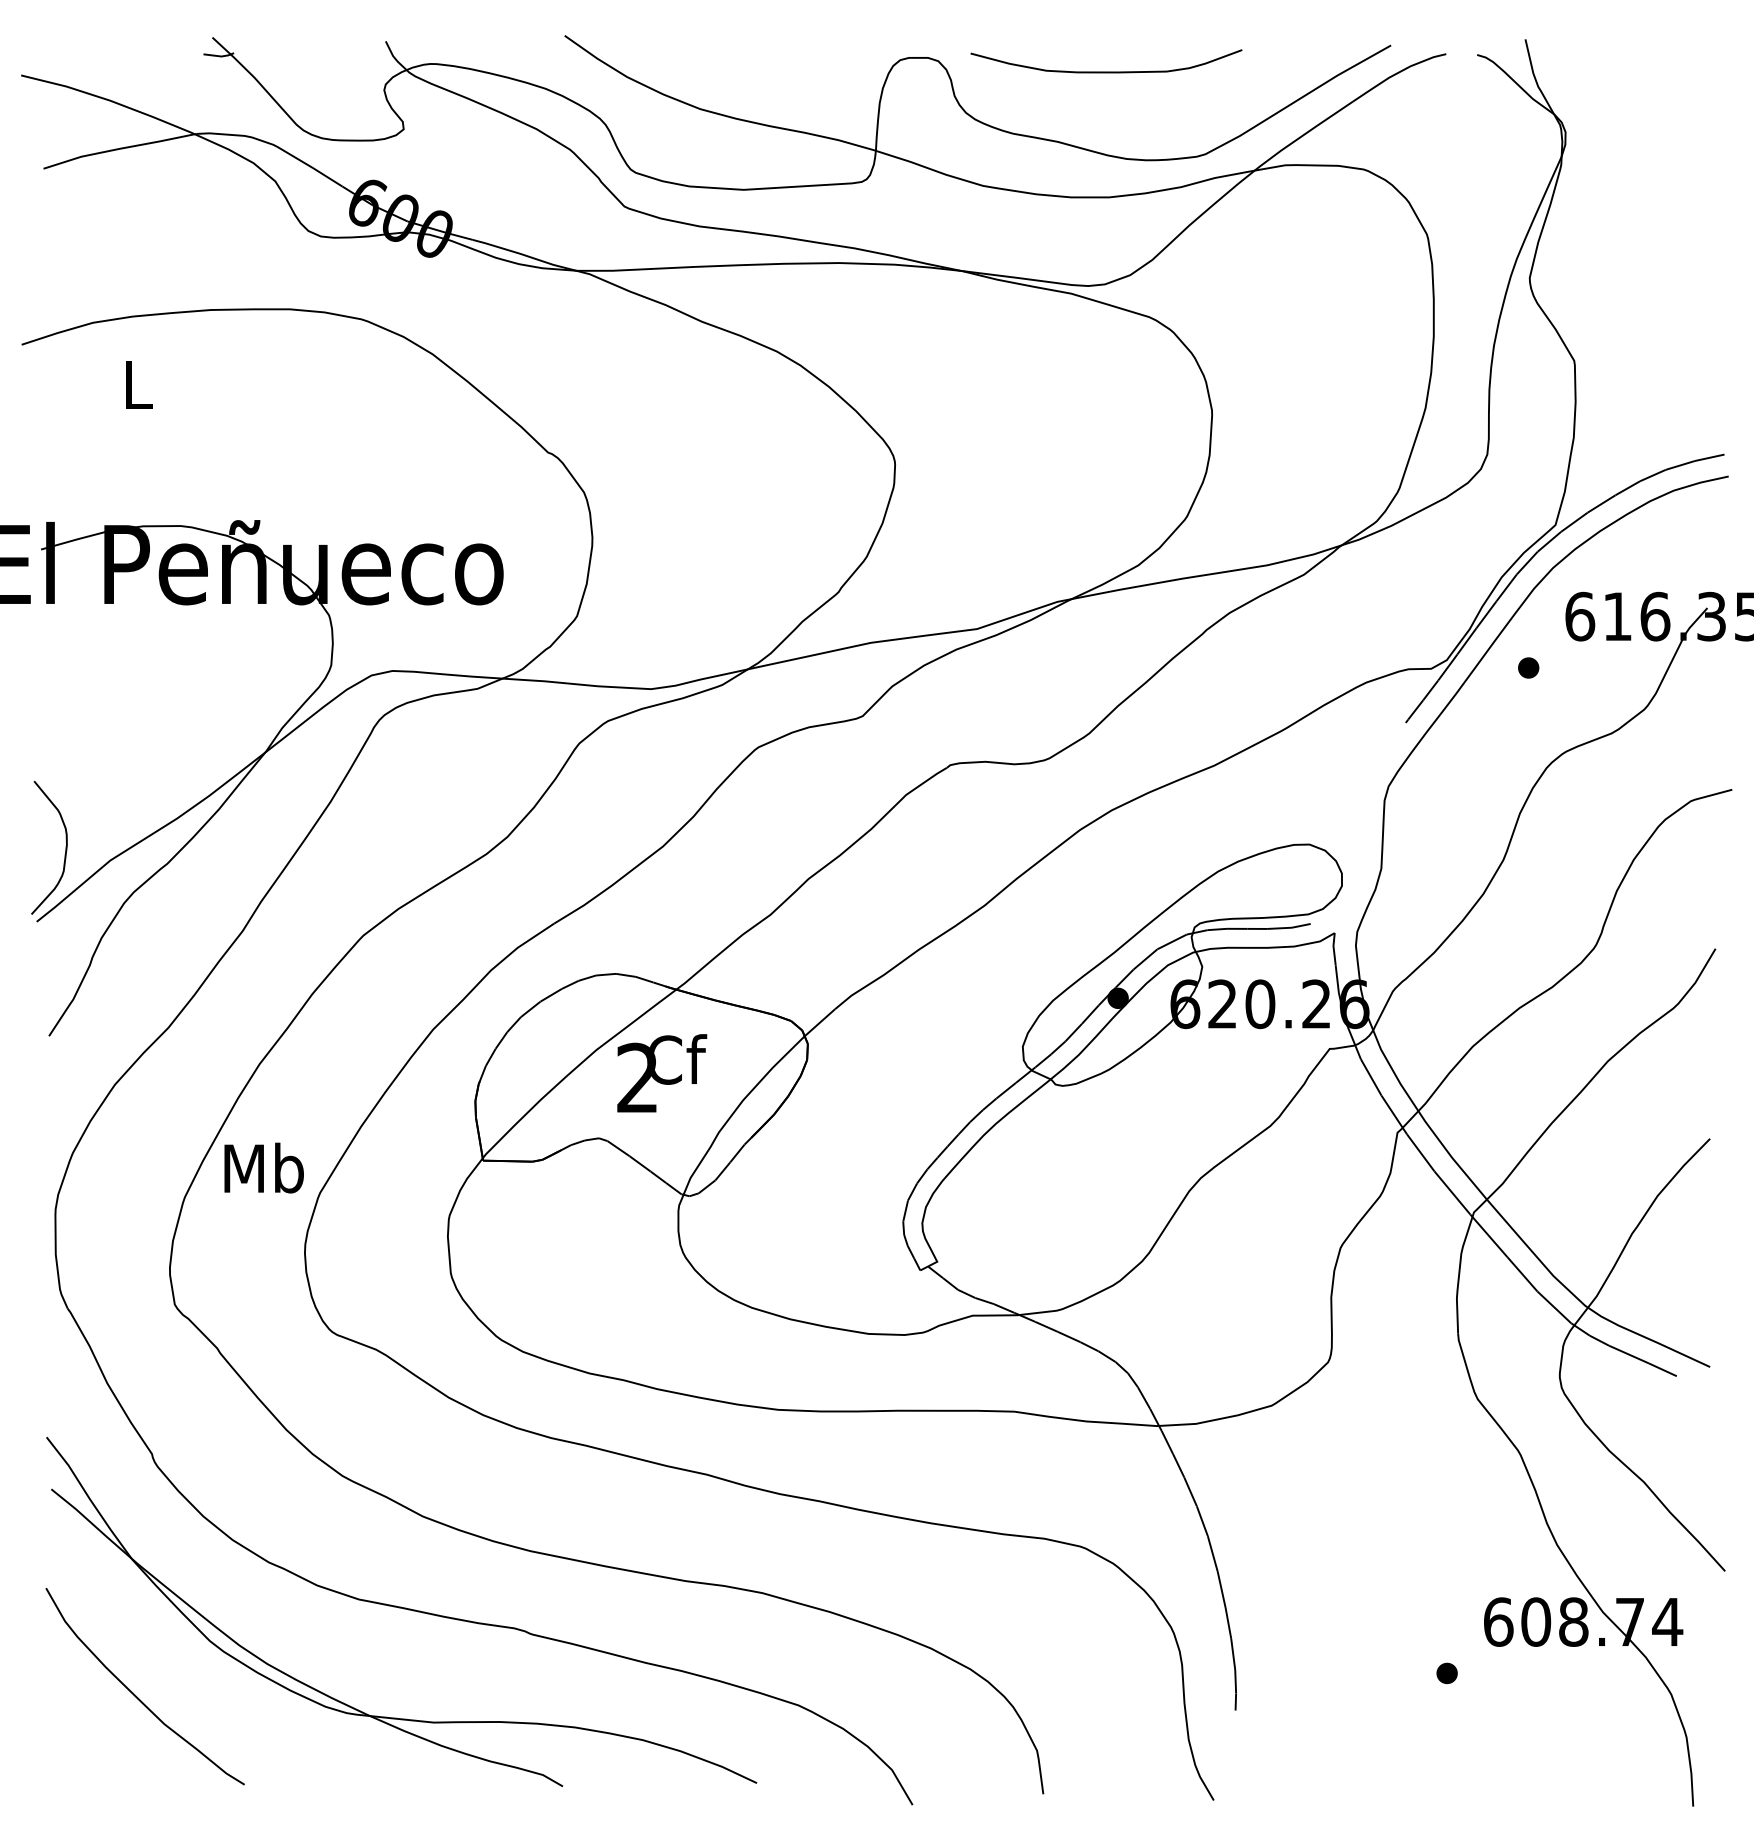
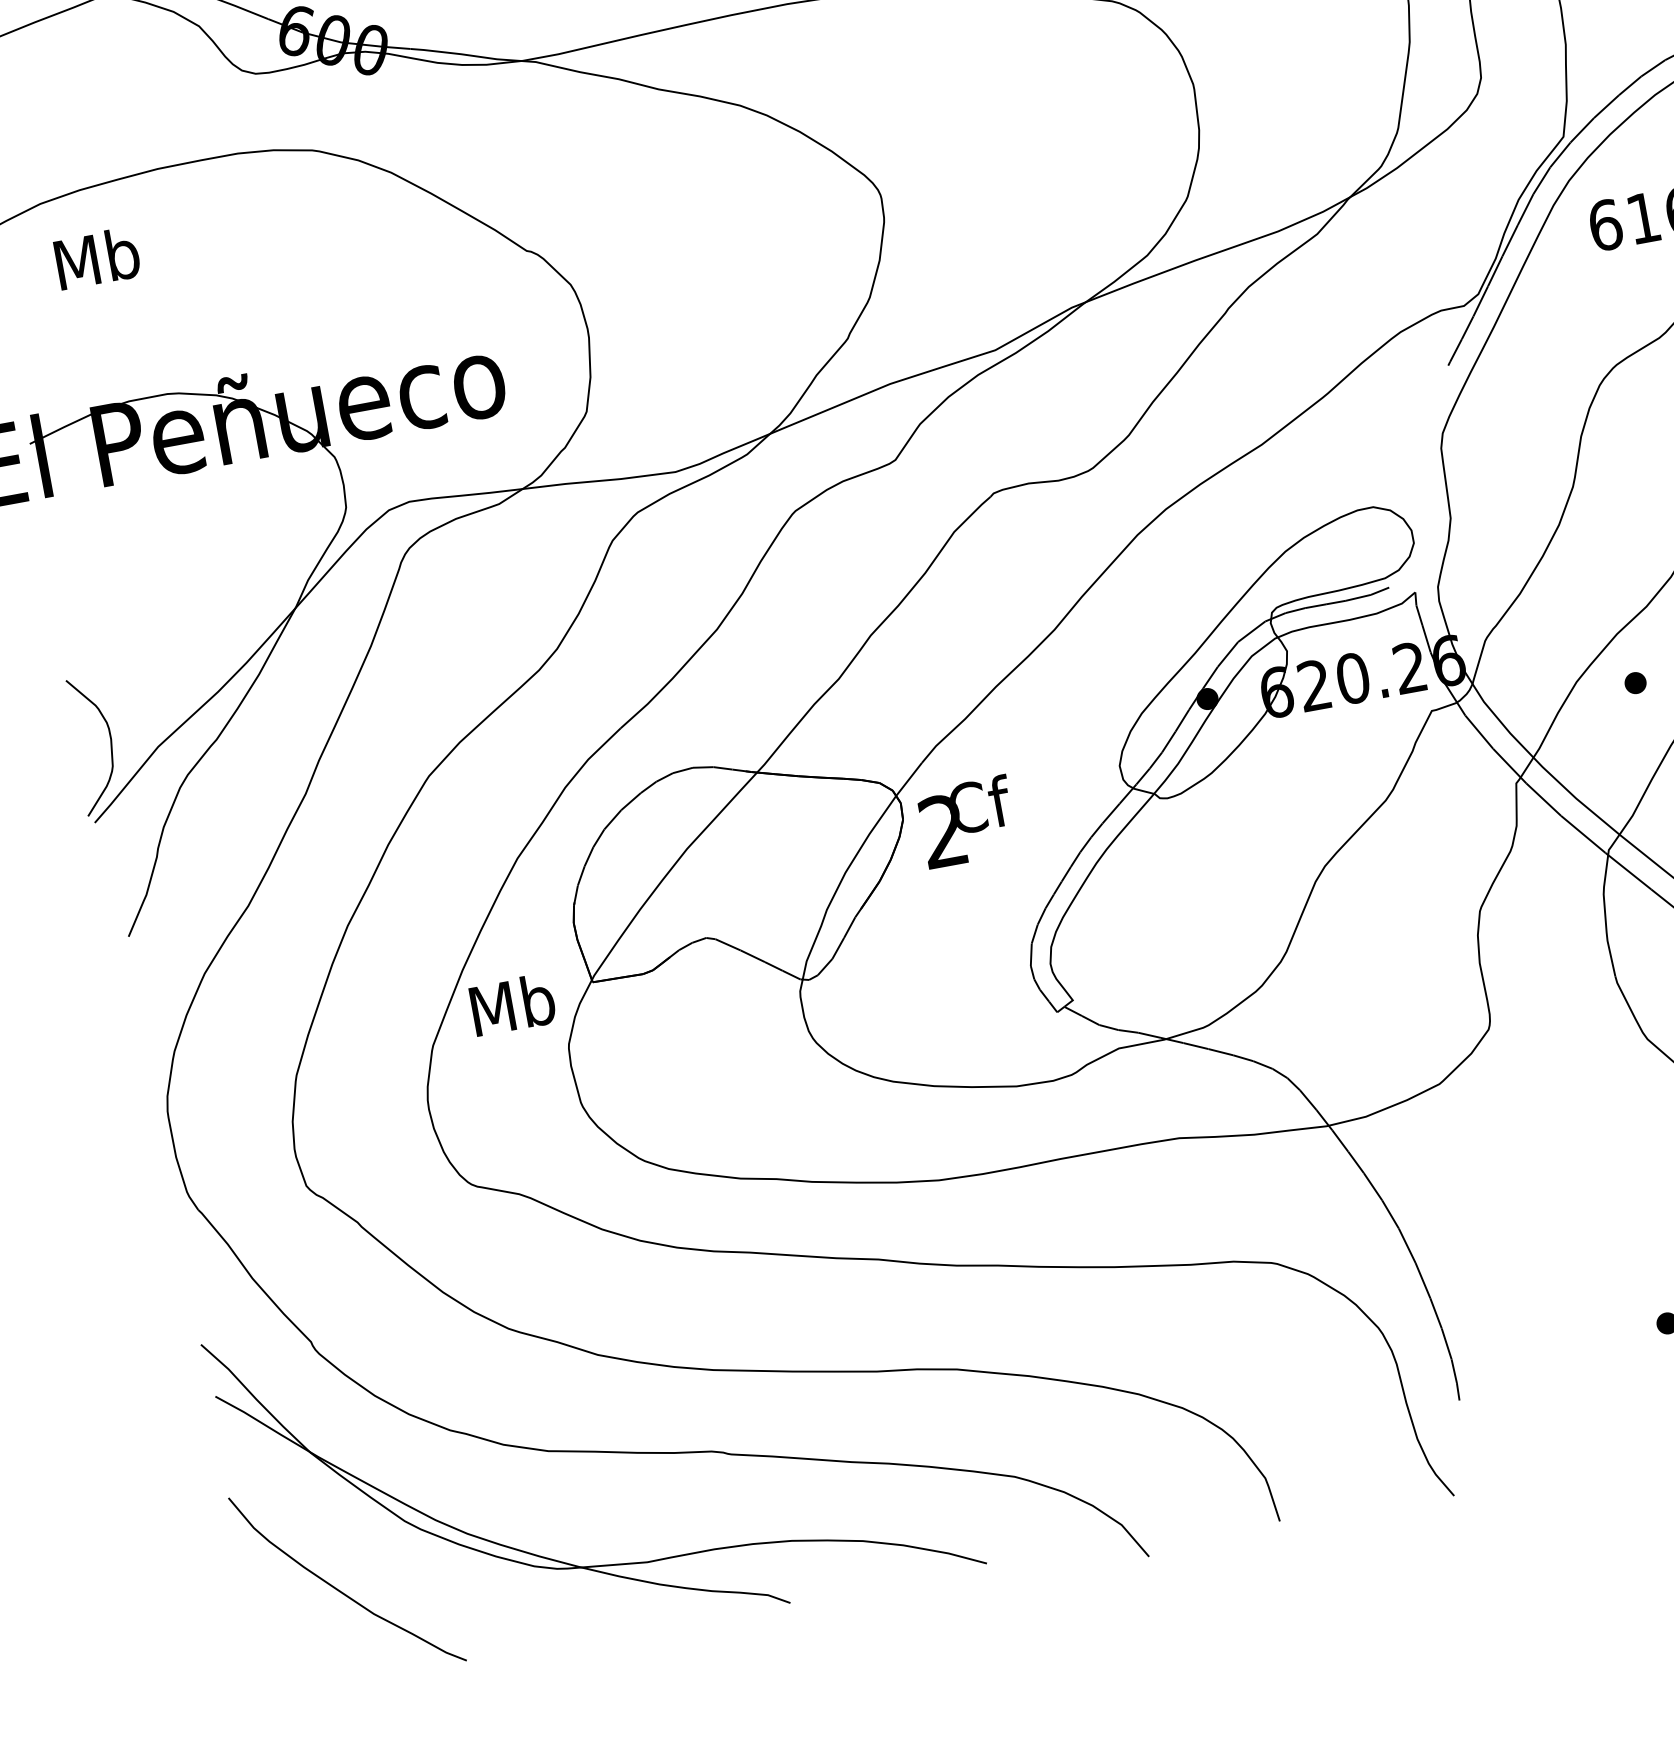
text: (137, 384) -> (96, 258), L -> Mb
part: (1528, 667) -> (1635, 682), moved
text: (662, 1073) -> (967, 821), moved
text: (263, 1167) -> (512, 1004), moved

